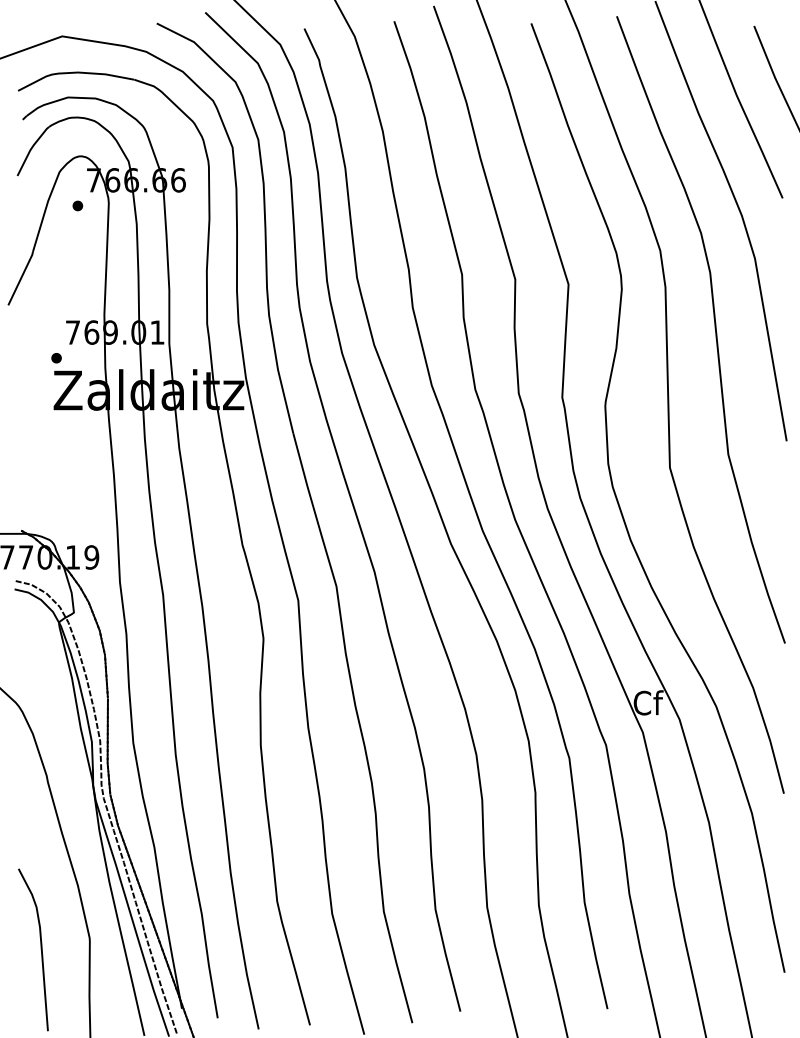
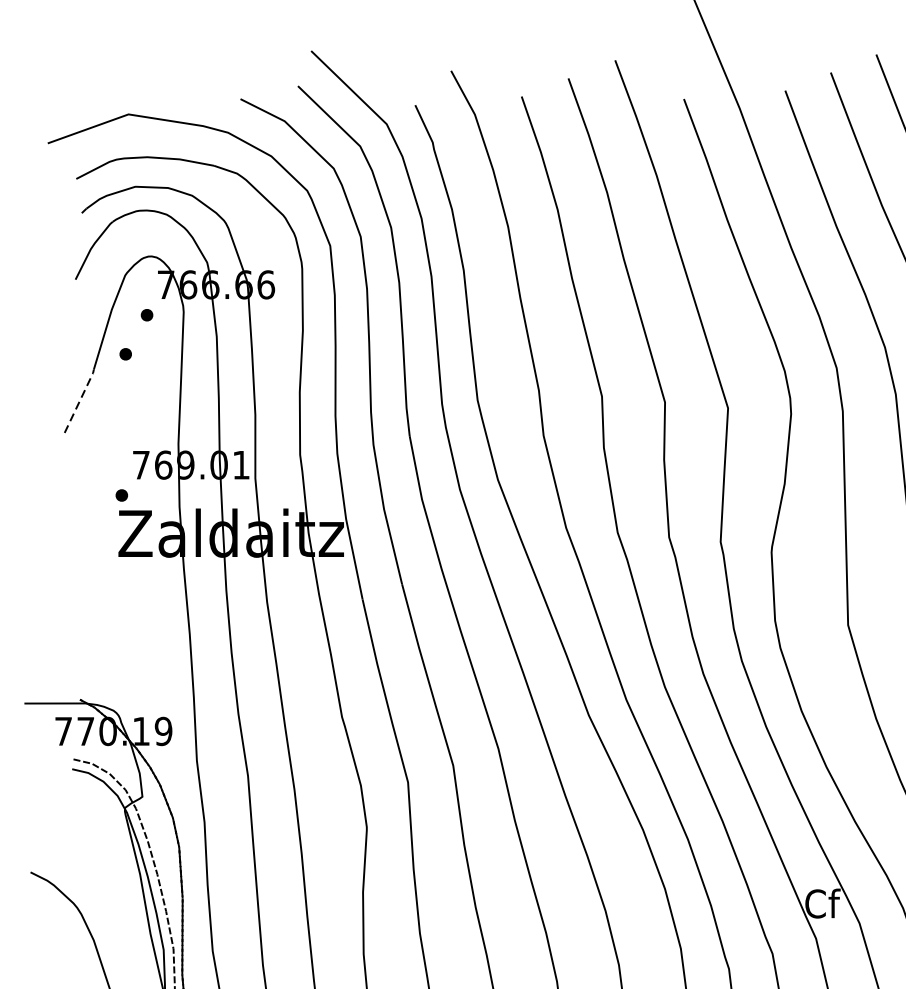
part: (59, 238) -> (125, 353), added
line: (21, 277) -> (80, 399), solid -> dashed

